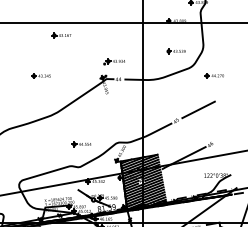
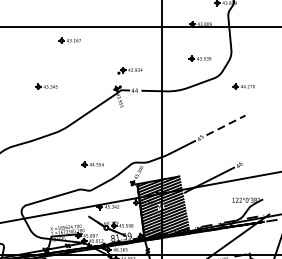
line: (199, 109) -> (226, 124), solid -> dashed

